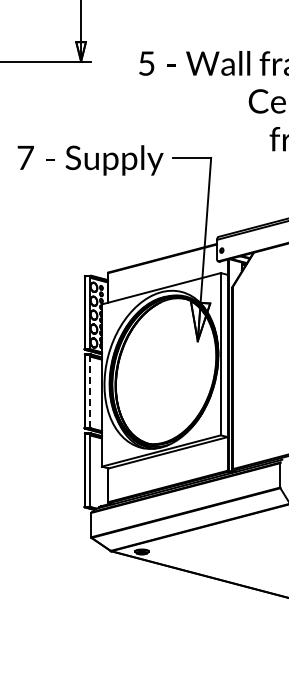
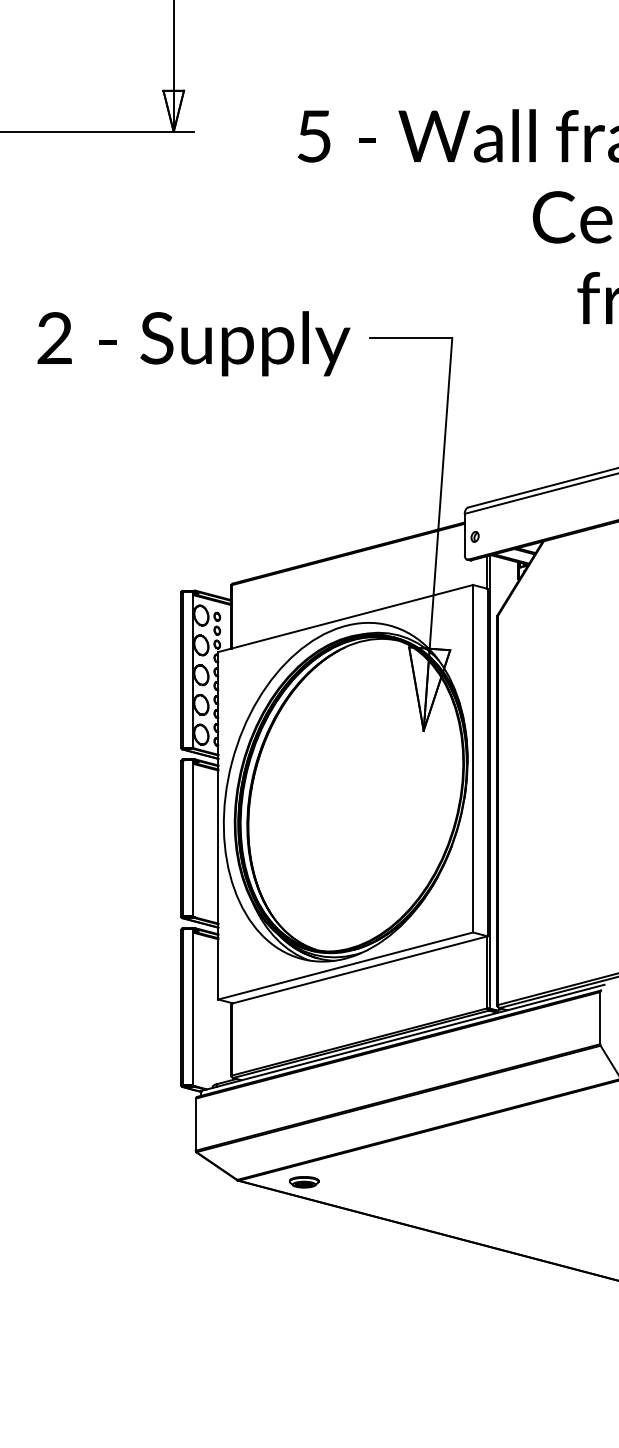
text: (25, 157) -> (54, 337), 7 -> 2
line: (90, 391) -> (193, 838), dashed -> solid

